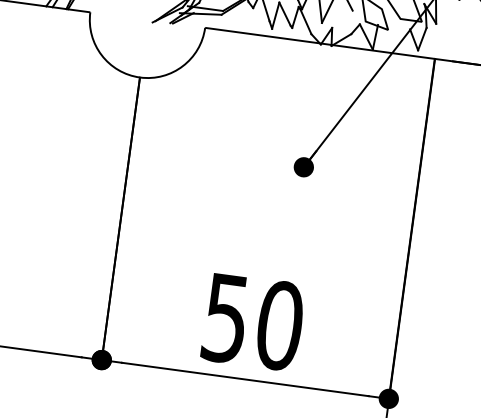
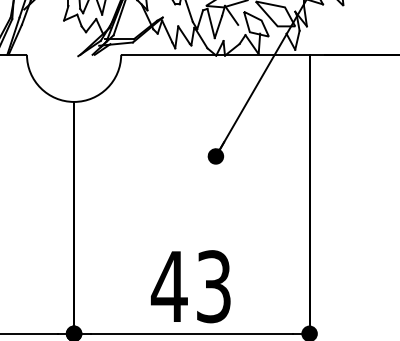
text: (251, 321) -> (190, 286), 50 -> 43

